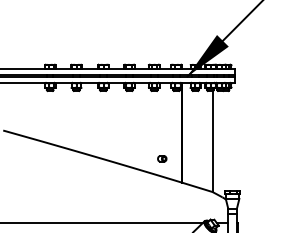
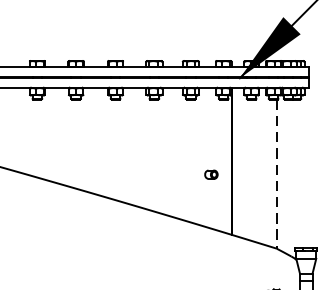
line: (212, 141) -> (276, 174), solid -> dashed
part: (162, 158) -> (211, 174), moved

